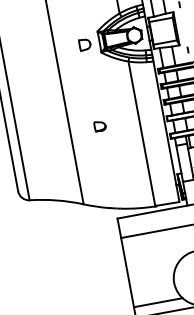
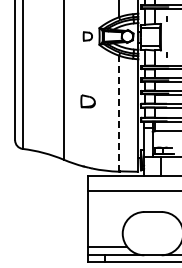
part: (99, 126) -> (87, 101), size x1.6
line: (142, 133) -> (119, 113), solid -> dashed

